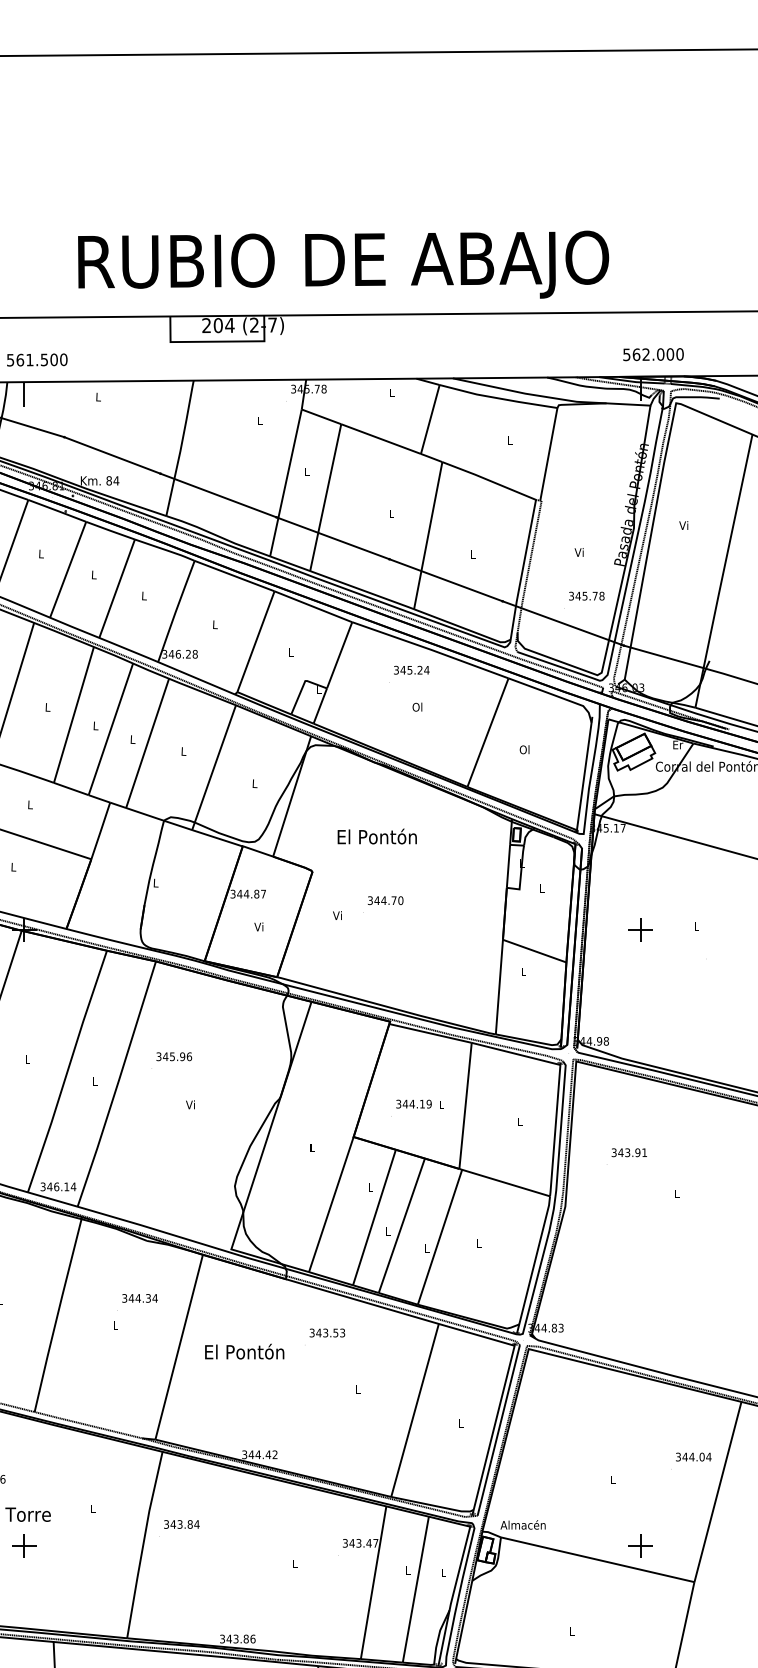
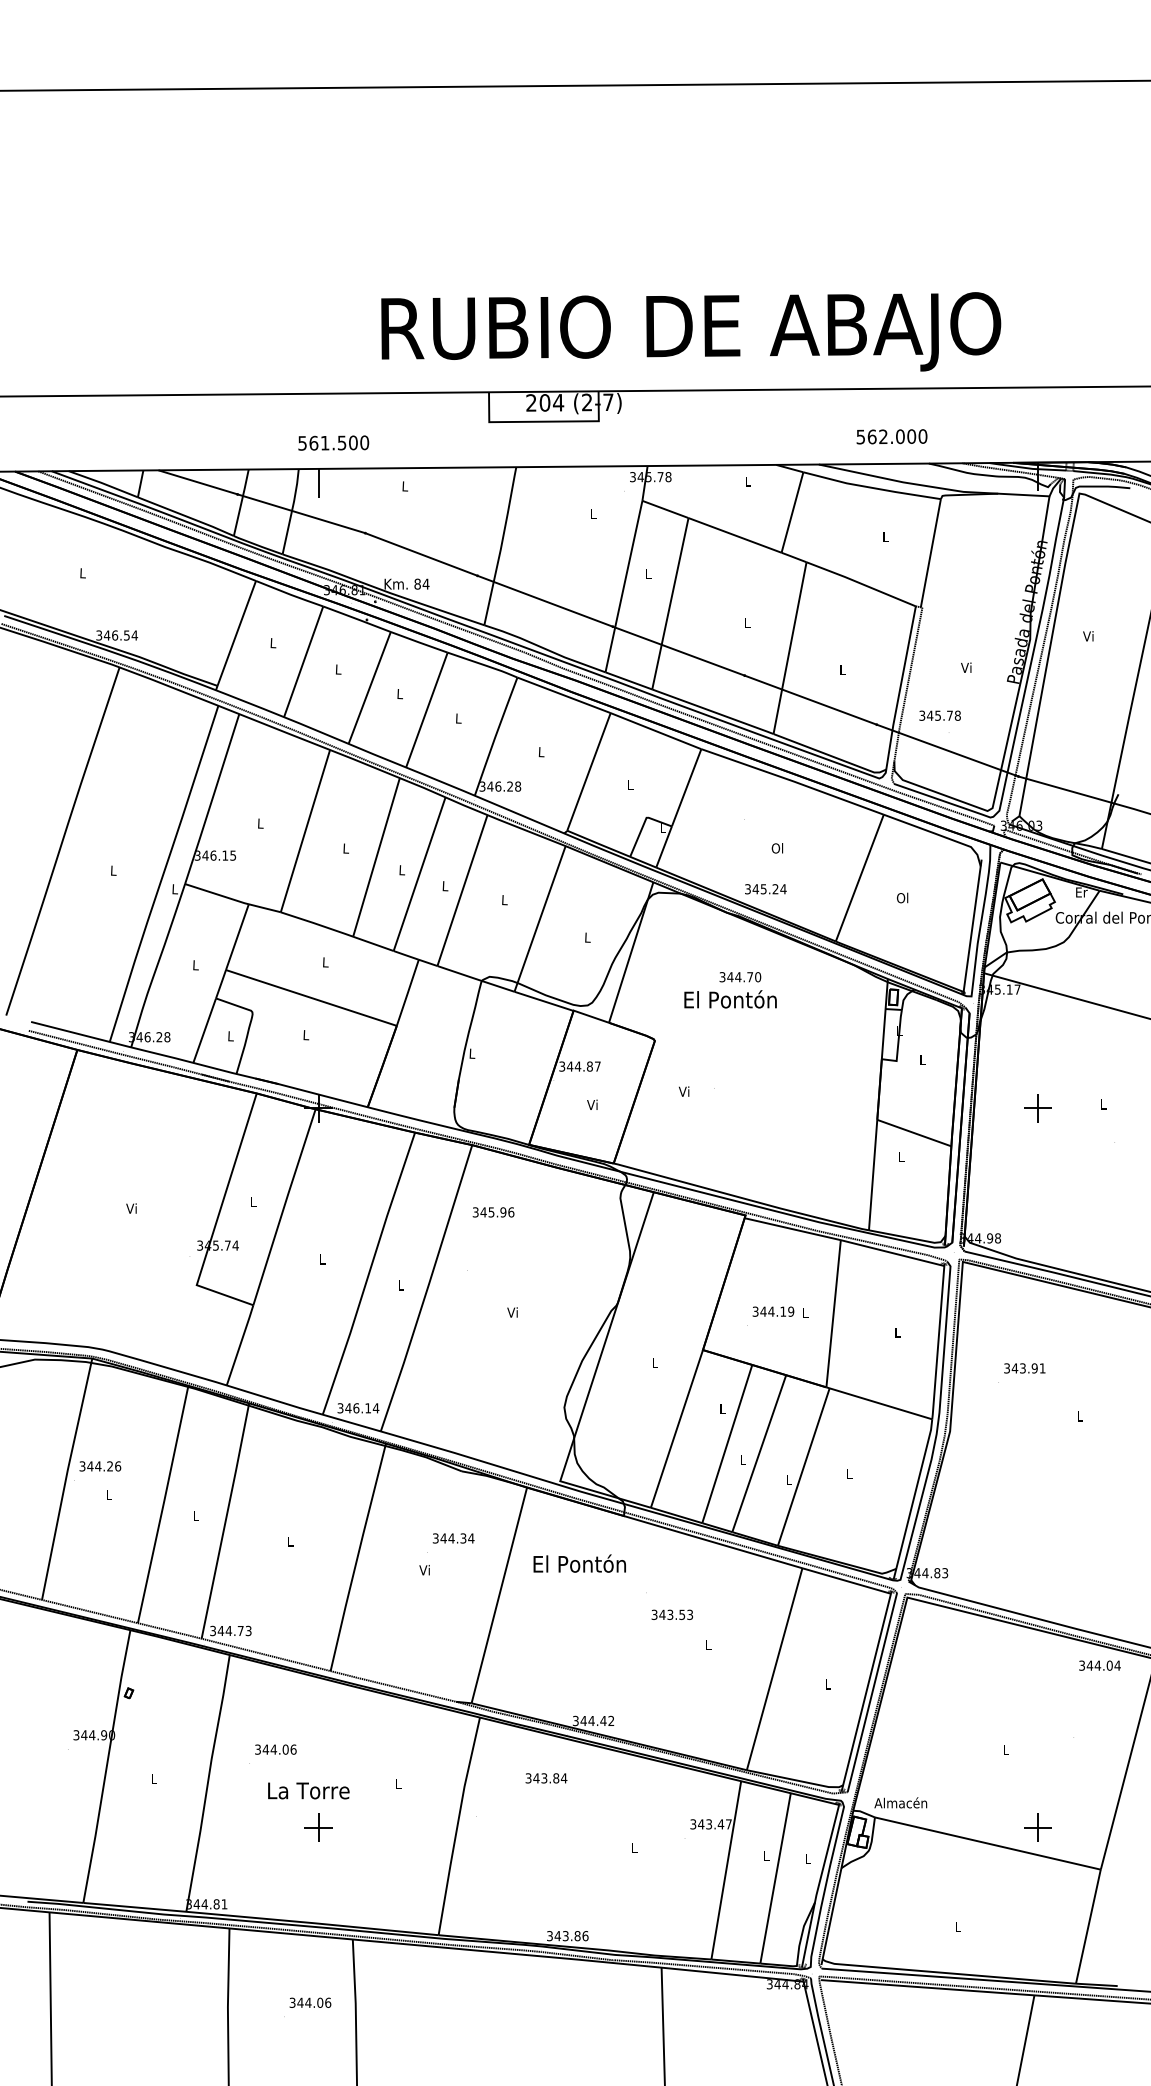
text: (653, 354) -> (891, 436), moved
text: (586, 595) -> (939, 715), moved
text: (411, 670) -> (765, 889), moved
text: (385, 900) -> (740, 977), moved
text: (174, 1056) -> (493, 1212), moved
text: (115, 1325) -> (424, 1570), L -> Vi
text: (326, 1332) -> (671, 1614), moved
text: (244, 1351) -> (579, 1563), moved
text: (693, 1456) -> (1099, 1665), moved
text: (181, 1524) -> (546, 1778), moved

